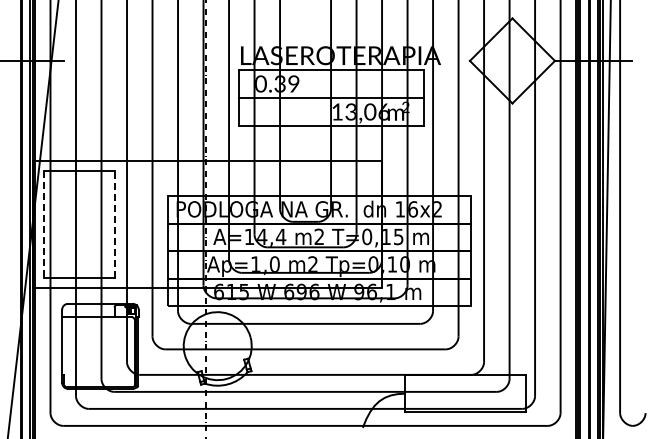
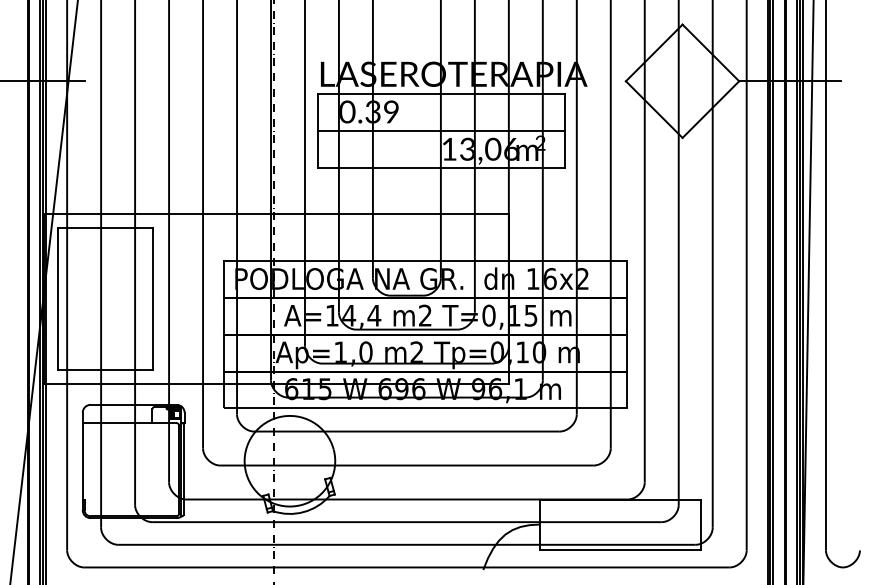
line: (43, 224) -> (57, 299), dashed -> solid
line: (115, 224) -> (153, 299), dashed -> solid

